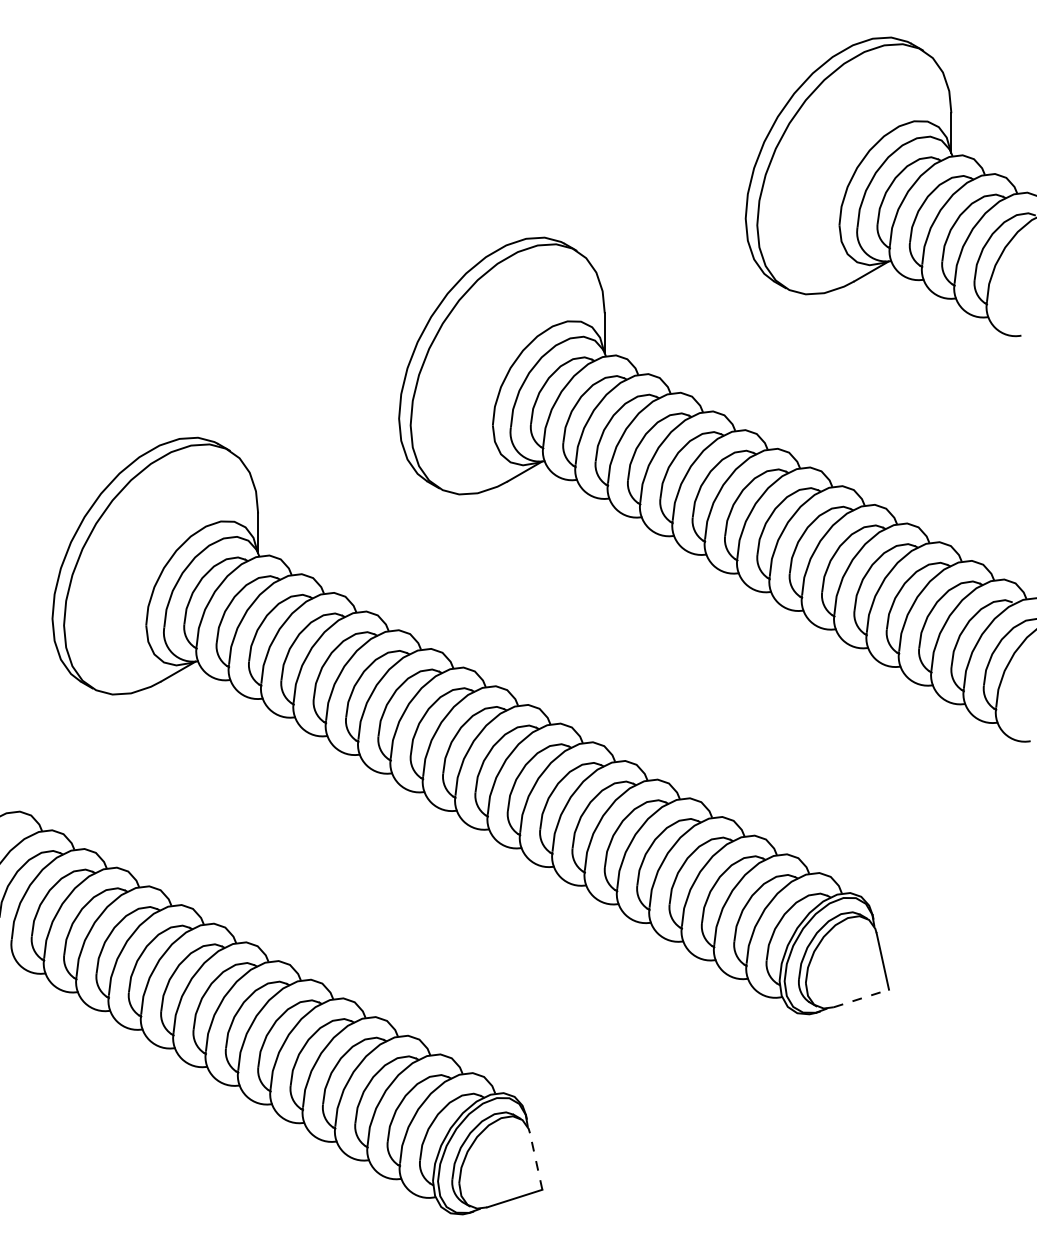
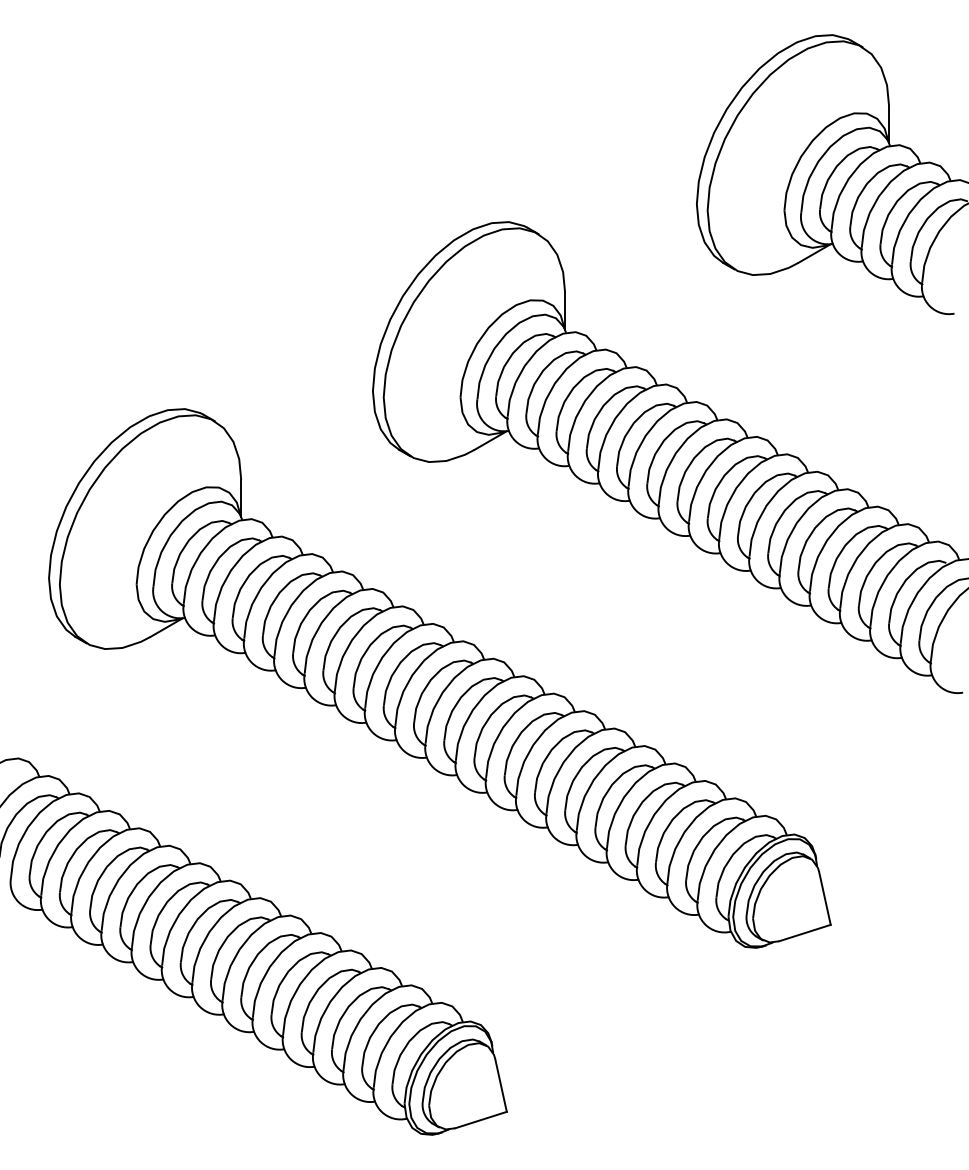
line: (861, 998) -> (805, 933), dashed -> solid
line: (536, 1161) -> (501, 1085), dashed -> solid

